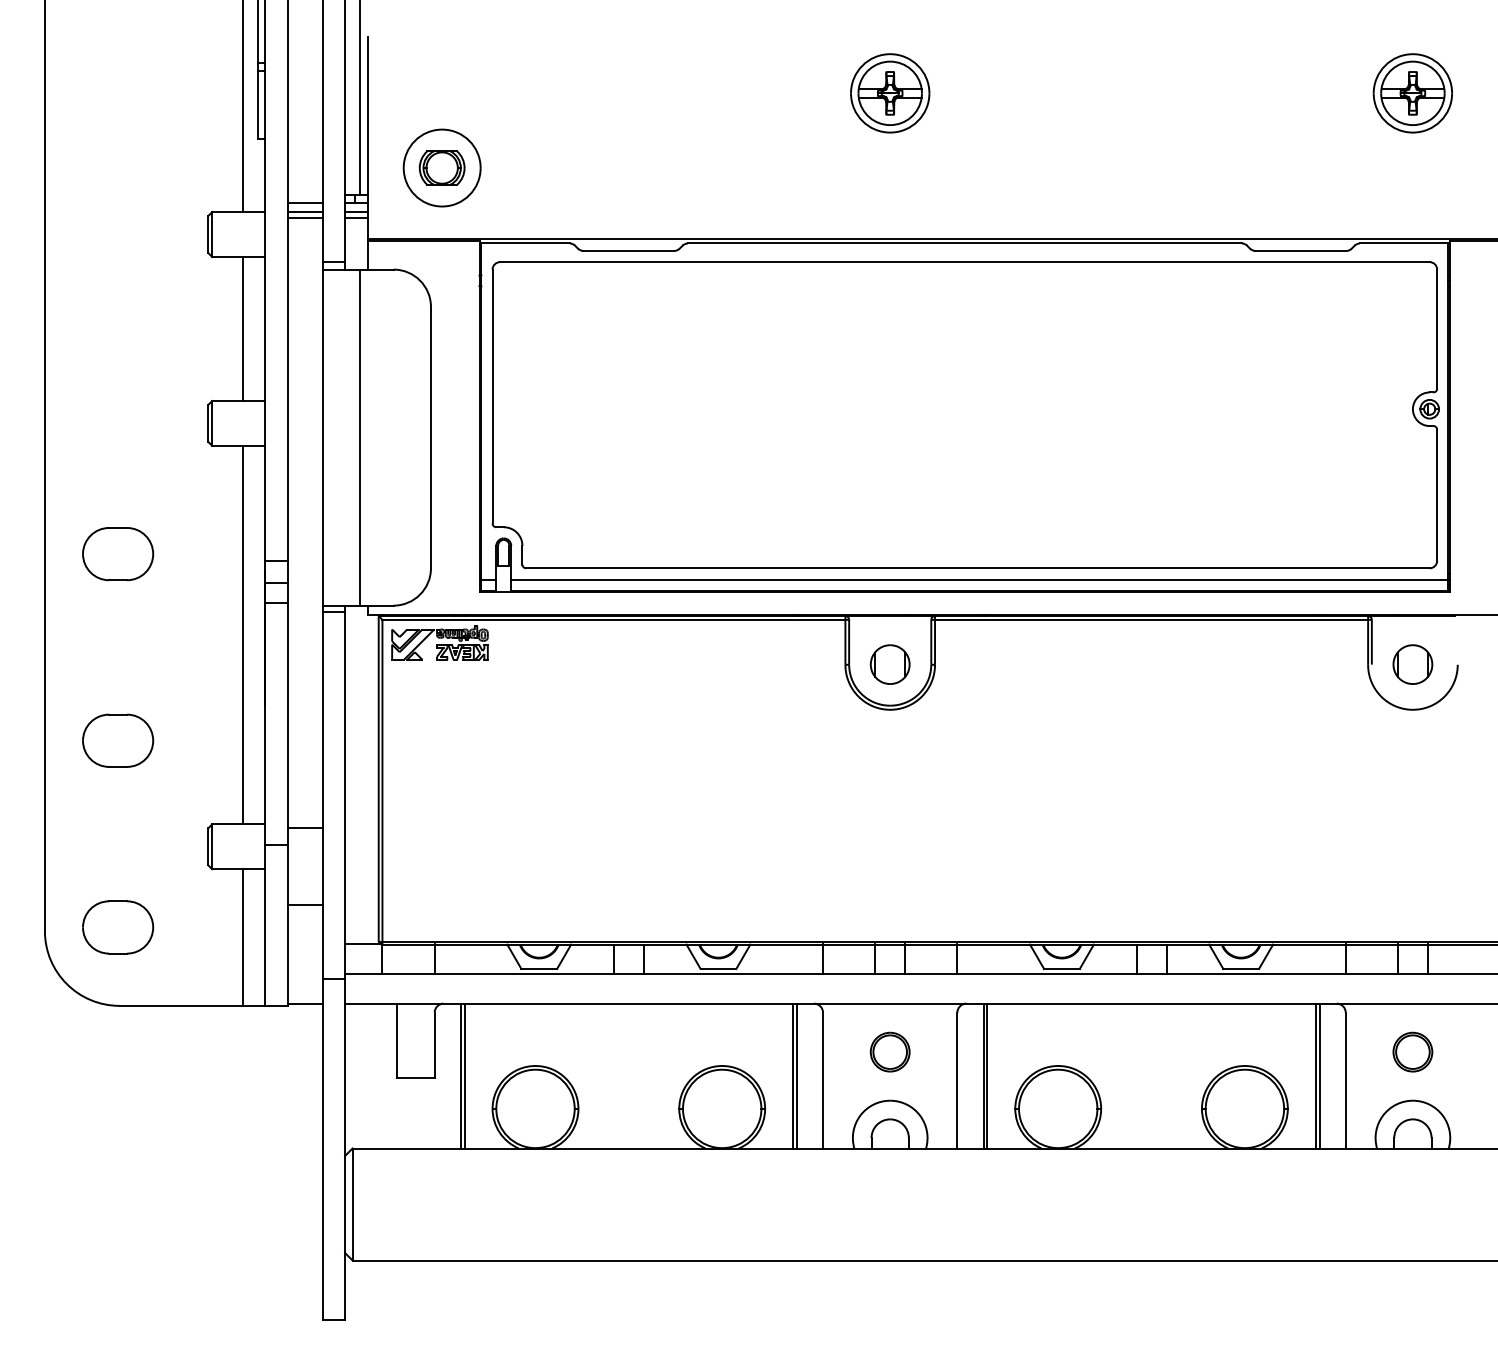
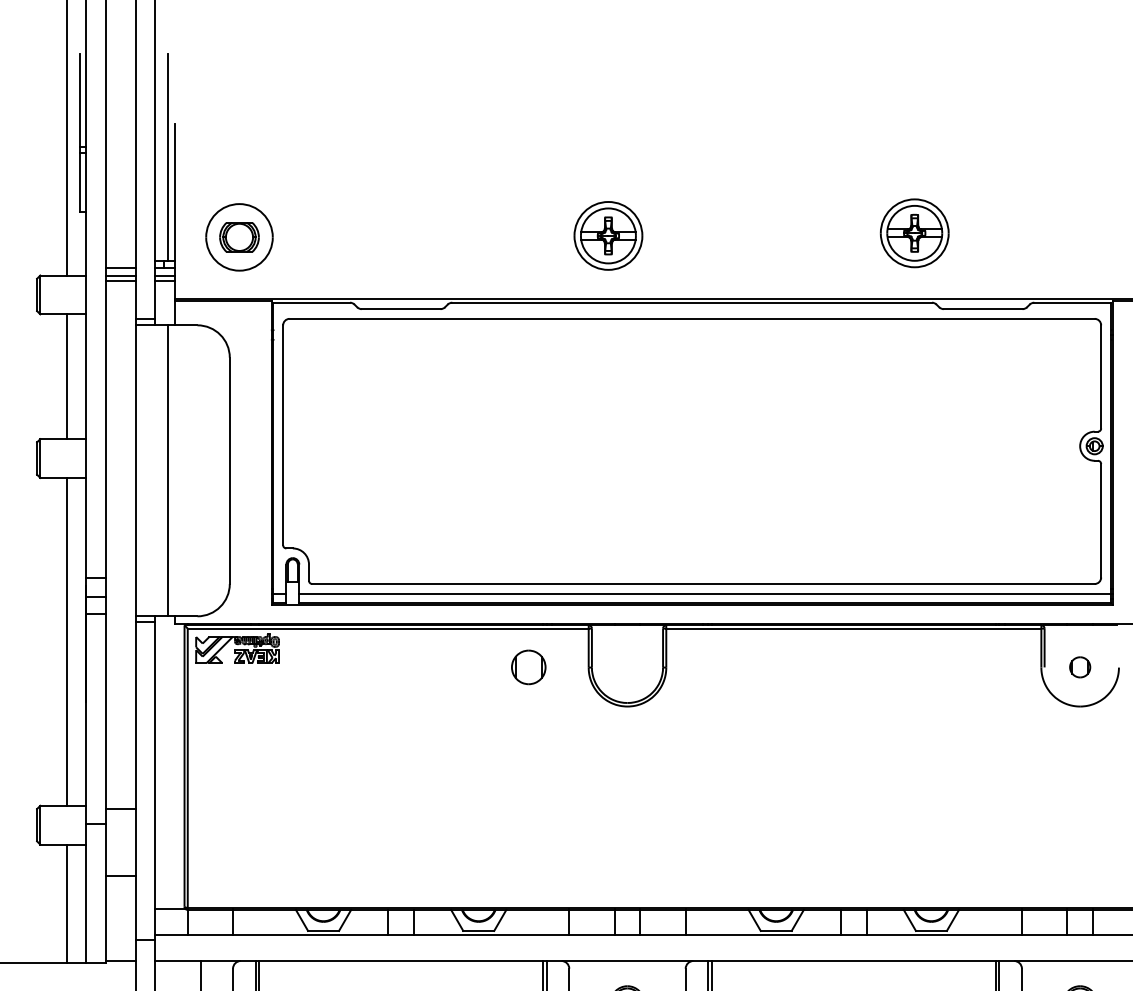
part: (890, 93) -> (608, 236), moved
part: (1412, 93) -> (914, 233), moved
part: (889, 664) -> (528, 667), moved
part: (1412, 664) -> (1079, 667), size x0.6

